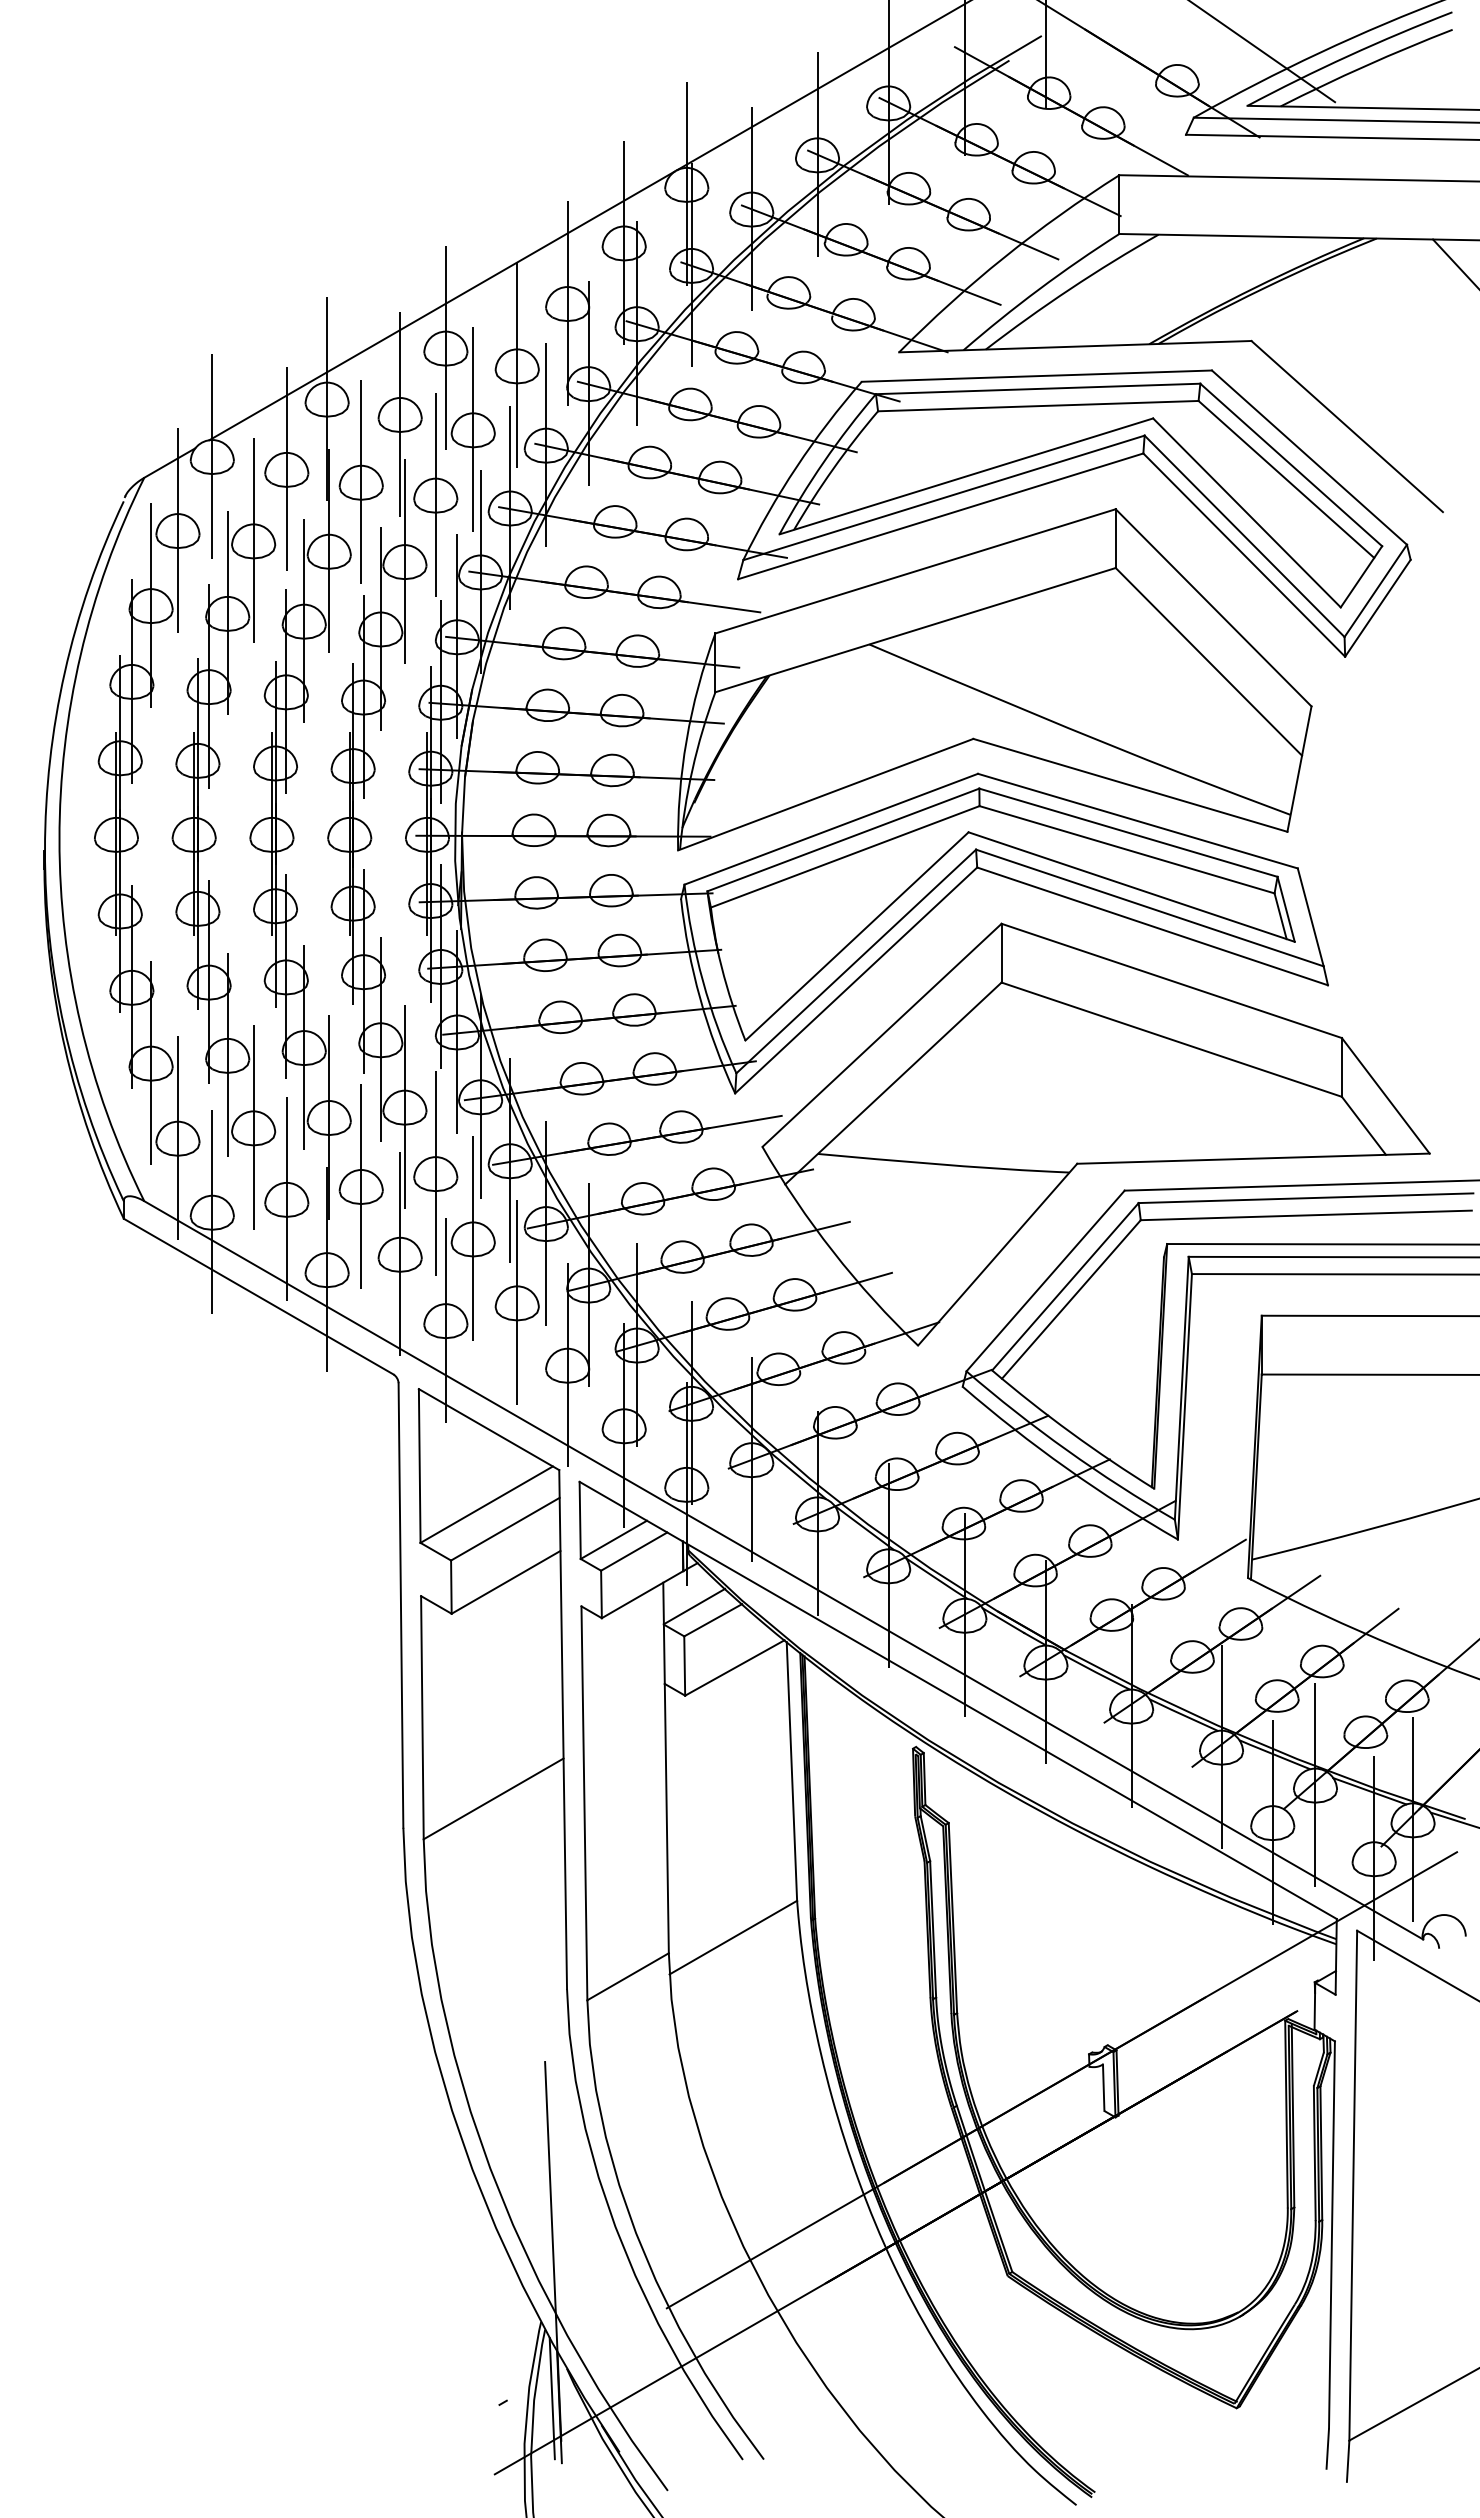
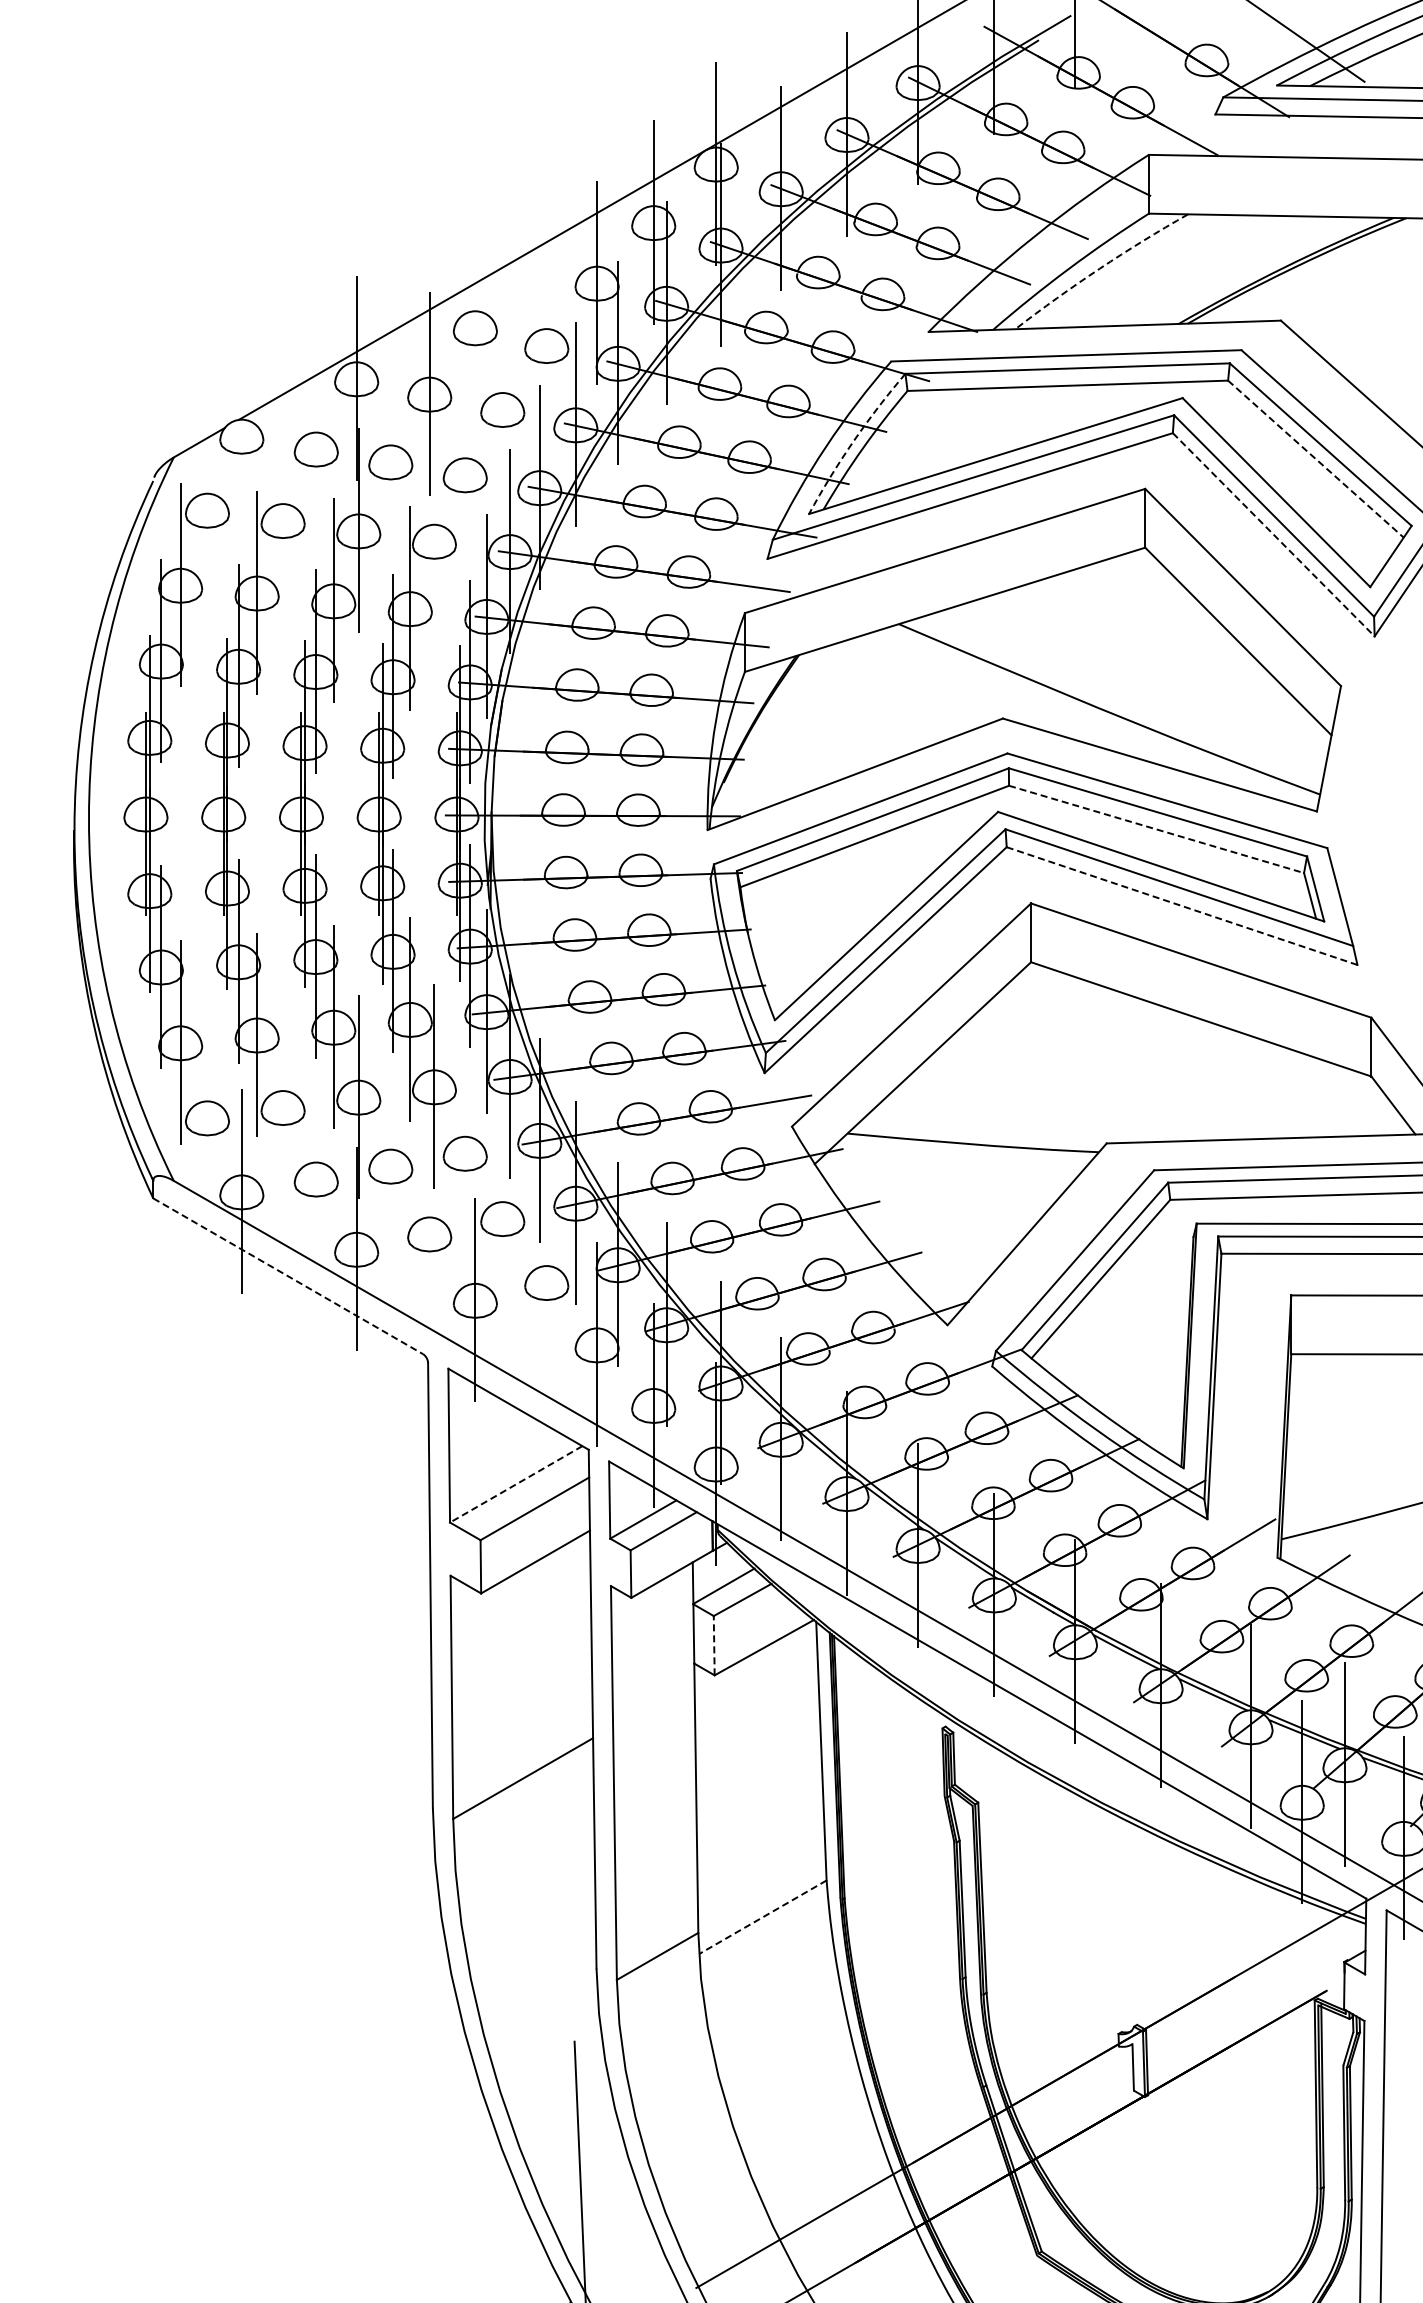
arc: (1070, 289) -> (1100, 269), solid -> dashed
line: (445, 347) -> (475, 327), removed
line: (517, 365) -> (547, 345), removed
line: (473, 429) -> (503, 409), removed
line: (212, 456) -> (242, 436), removed
arc: (824, 461) -> (854, 441), solid -> dashed
line: (286, 468) -> (316, 448), removed
line: (1286, 479) -> (1316, 459), solid -> dashed
line: (361, 481) -> (391, 461), removed
line: (435, 494) -> (465, 474), removed
line: (177, 530) -> (207, 510), removed
line: (253, 540) -> (283, 520), removed
line: (1244, 555) -> (1274, 535), solid -> dashed
line: (404, 561) -> (434, 541), removed
line: (1127, 849) -> (1157, 829), solid -> dashed
line: (1153, 926) -> (1183, 906), solid -> dashed
line: (253, 1127) -> (283, 1107), removed
line: (177, 1137) -> (207, 1117), removed
line: (435, 1173) -> (465, 1153), removed
line: (361, 1186) -> (391, 1166), removed
line: (286, 1198) -> (316, 1178), removed
line: (473, 1238) -> (503, 1218), removed
line: (400, 1253) -> (430, 1233), removed
line: (258, 1296) -> (288, 1276), solid -> dashed
line: (517, 1302) -> (547, 1282), removed
line: (486, 1504) -> (516, 1484), solid -> dashed
line: (684, 1666) -> (714, 1646), solid -> dashed
line: (733, 1937) -> (763, 1917), solid -> dashed

